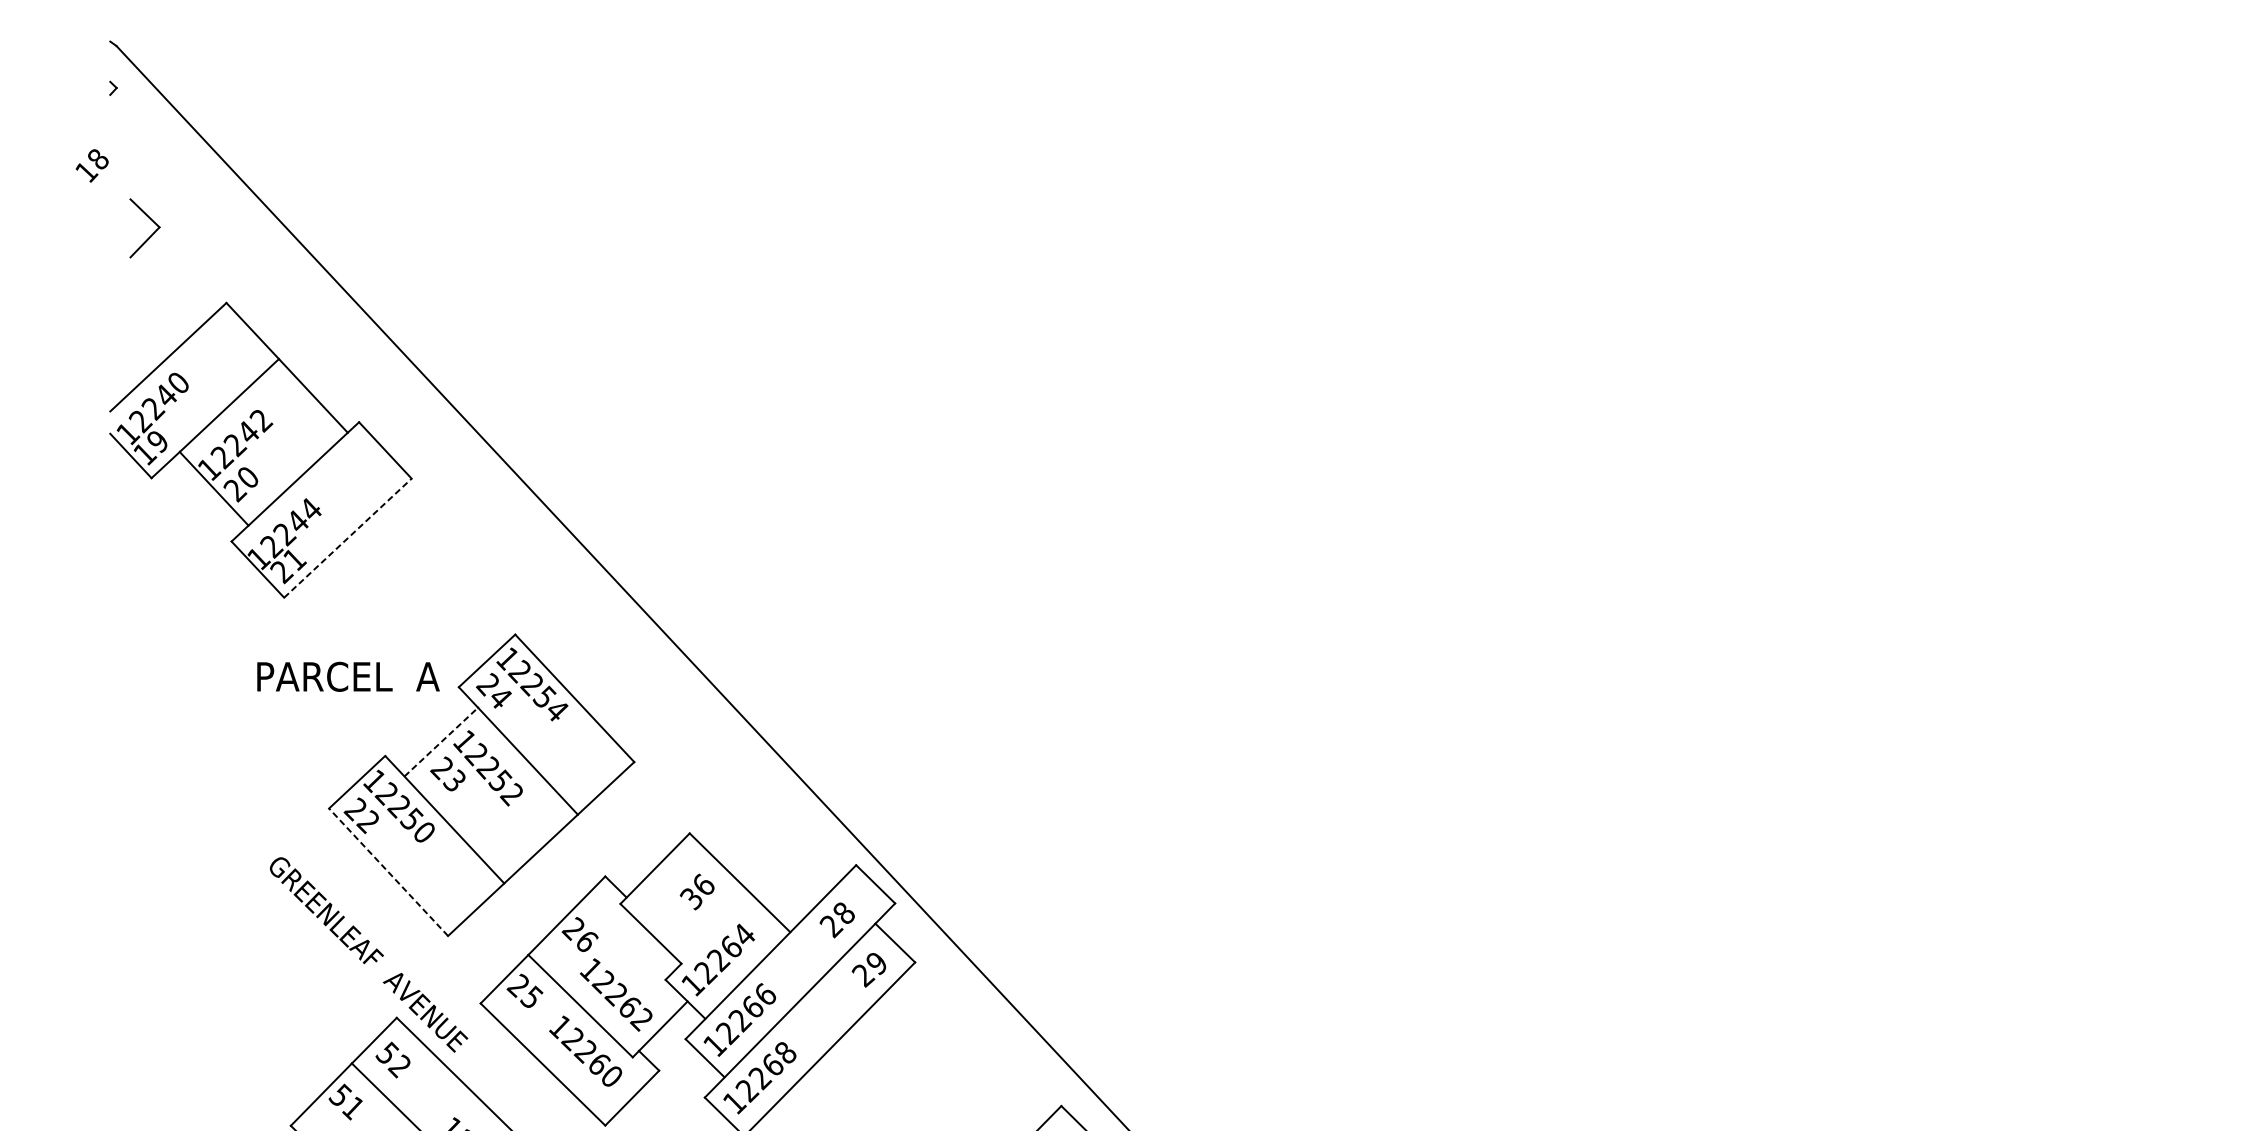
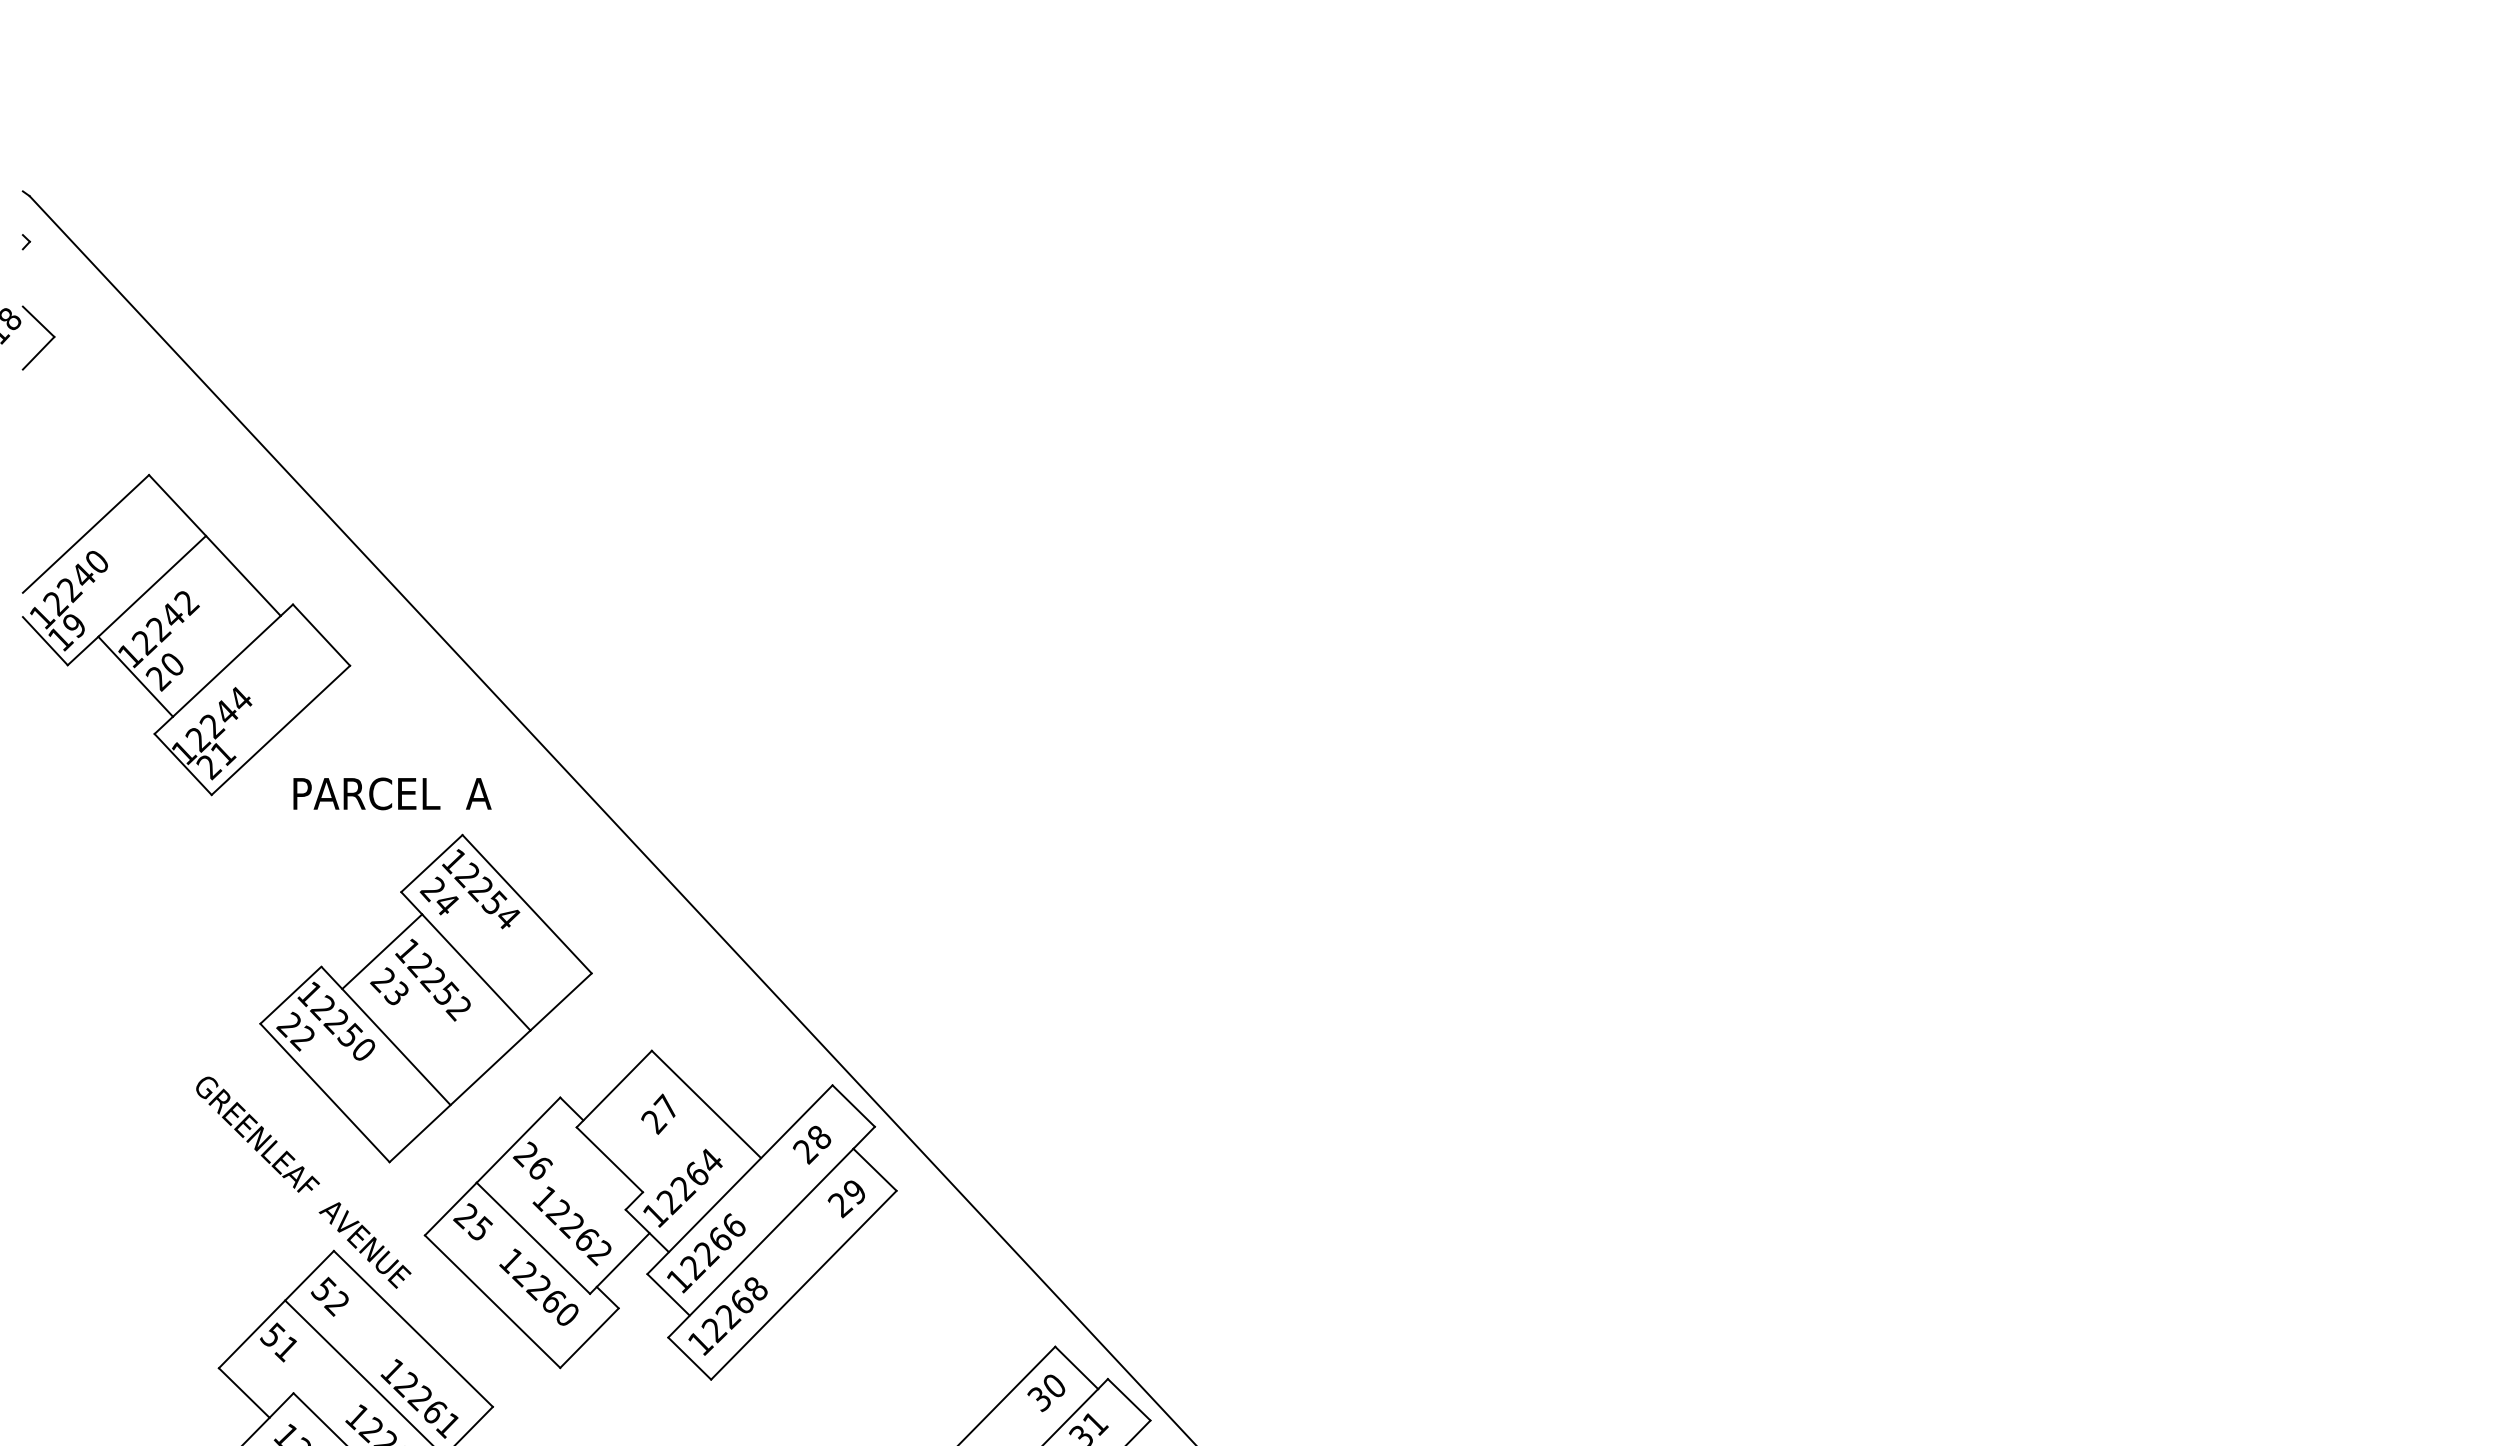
part: (151, 234) -> (45, 344), moved
line: (347, 538) -> (280, 730), dashed -> solid
text: (348, 676) -> (392, 793), moved
line: (441, 741) -> (382, 951), dashed -> solid
line: (389, 872) -> (325, 1093), dashed -> solid
text: (696, 891) -> (659, 1113), 36 -> 27

